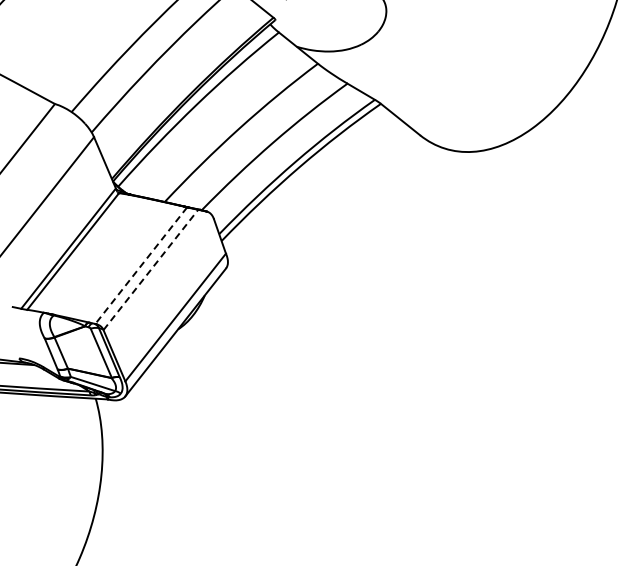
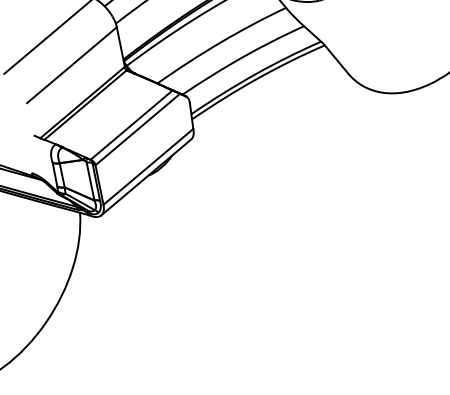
line: (140, 266) -> (130, 125), dashed -> solid
line: (150, 269) -> (137, 129), dashed -> solid

